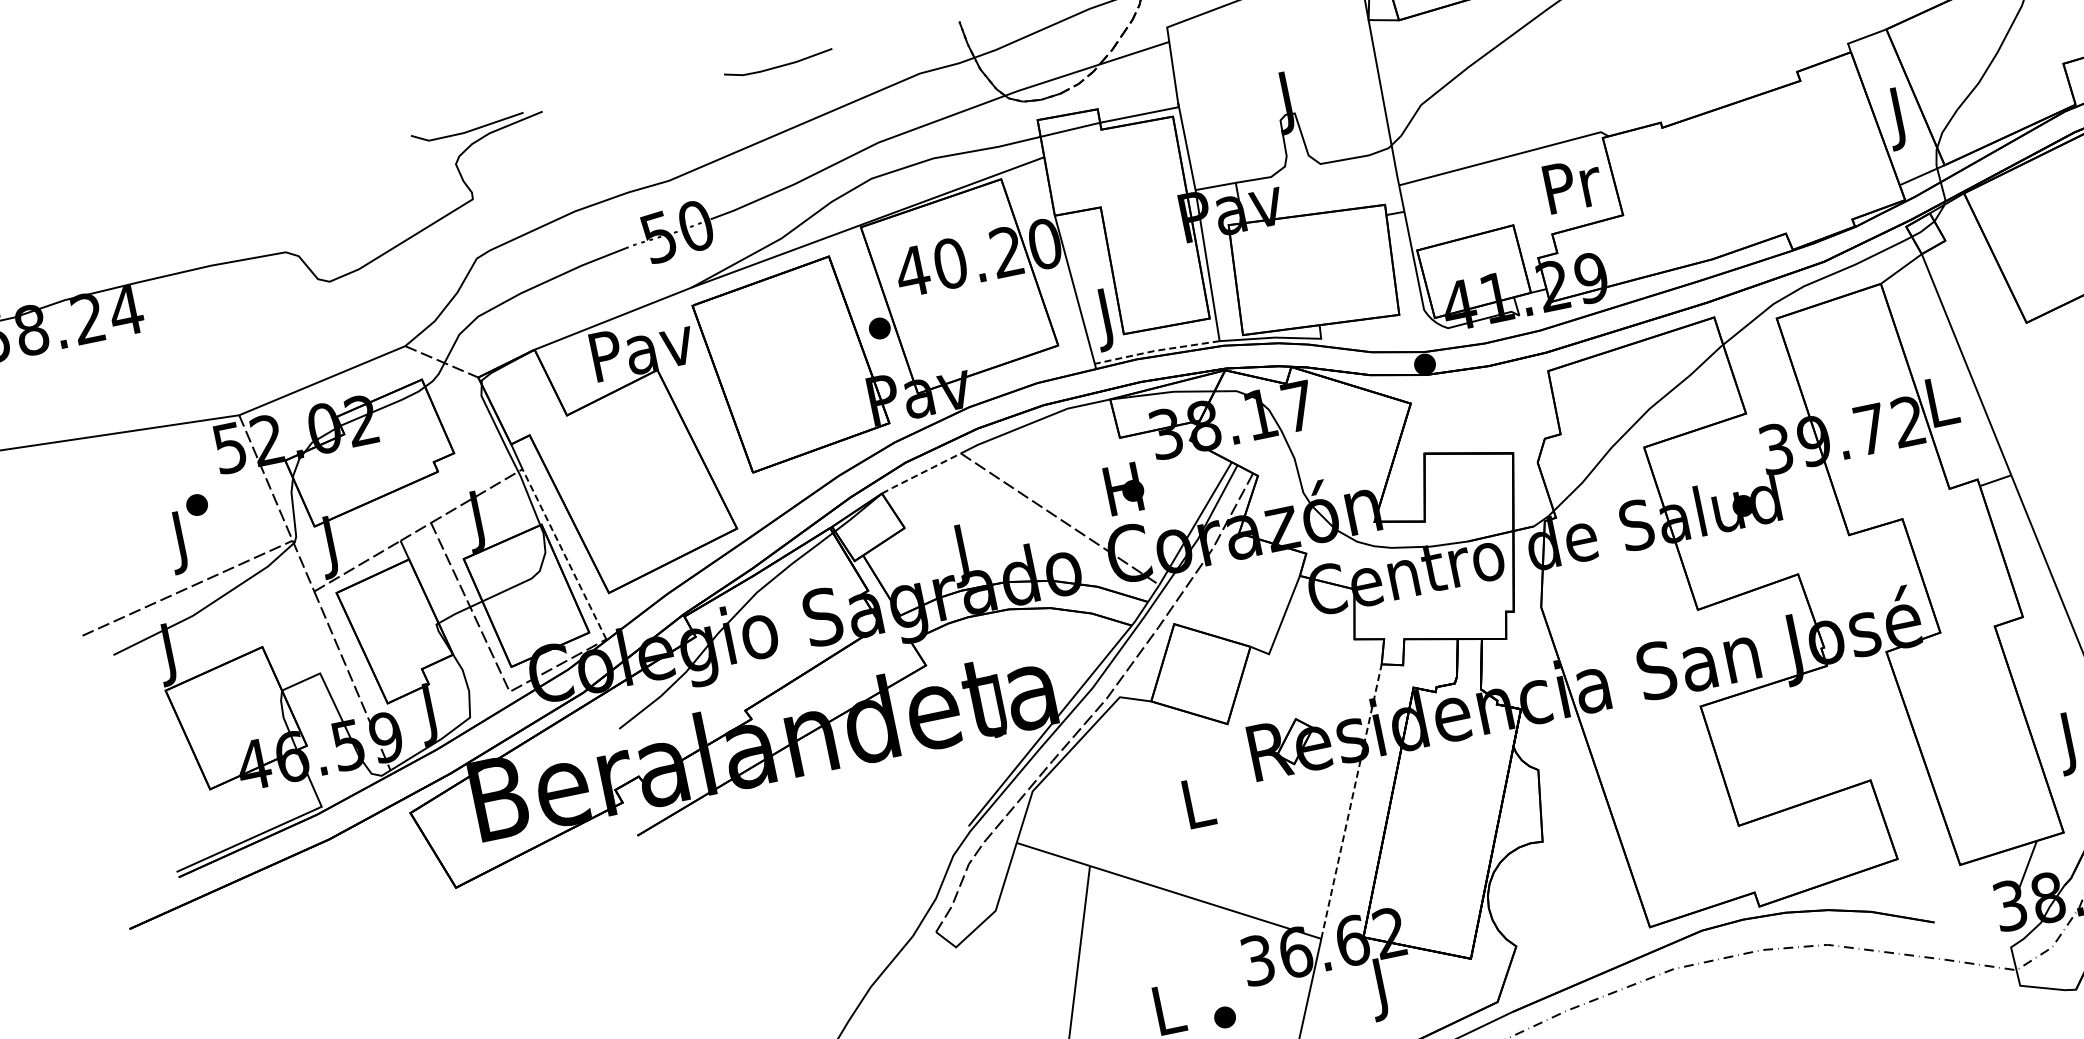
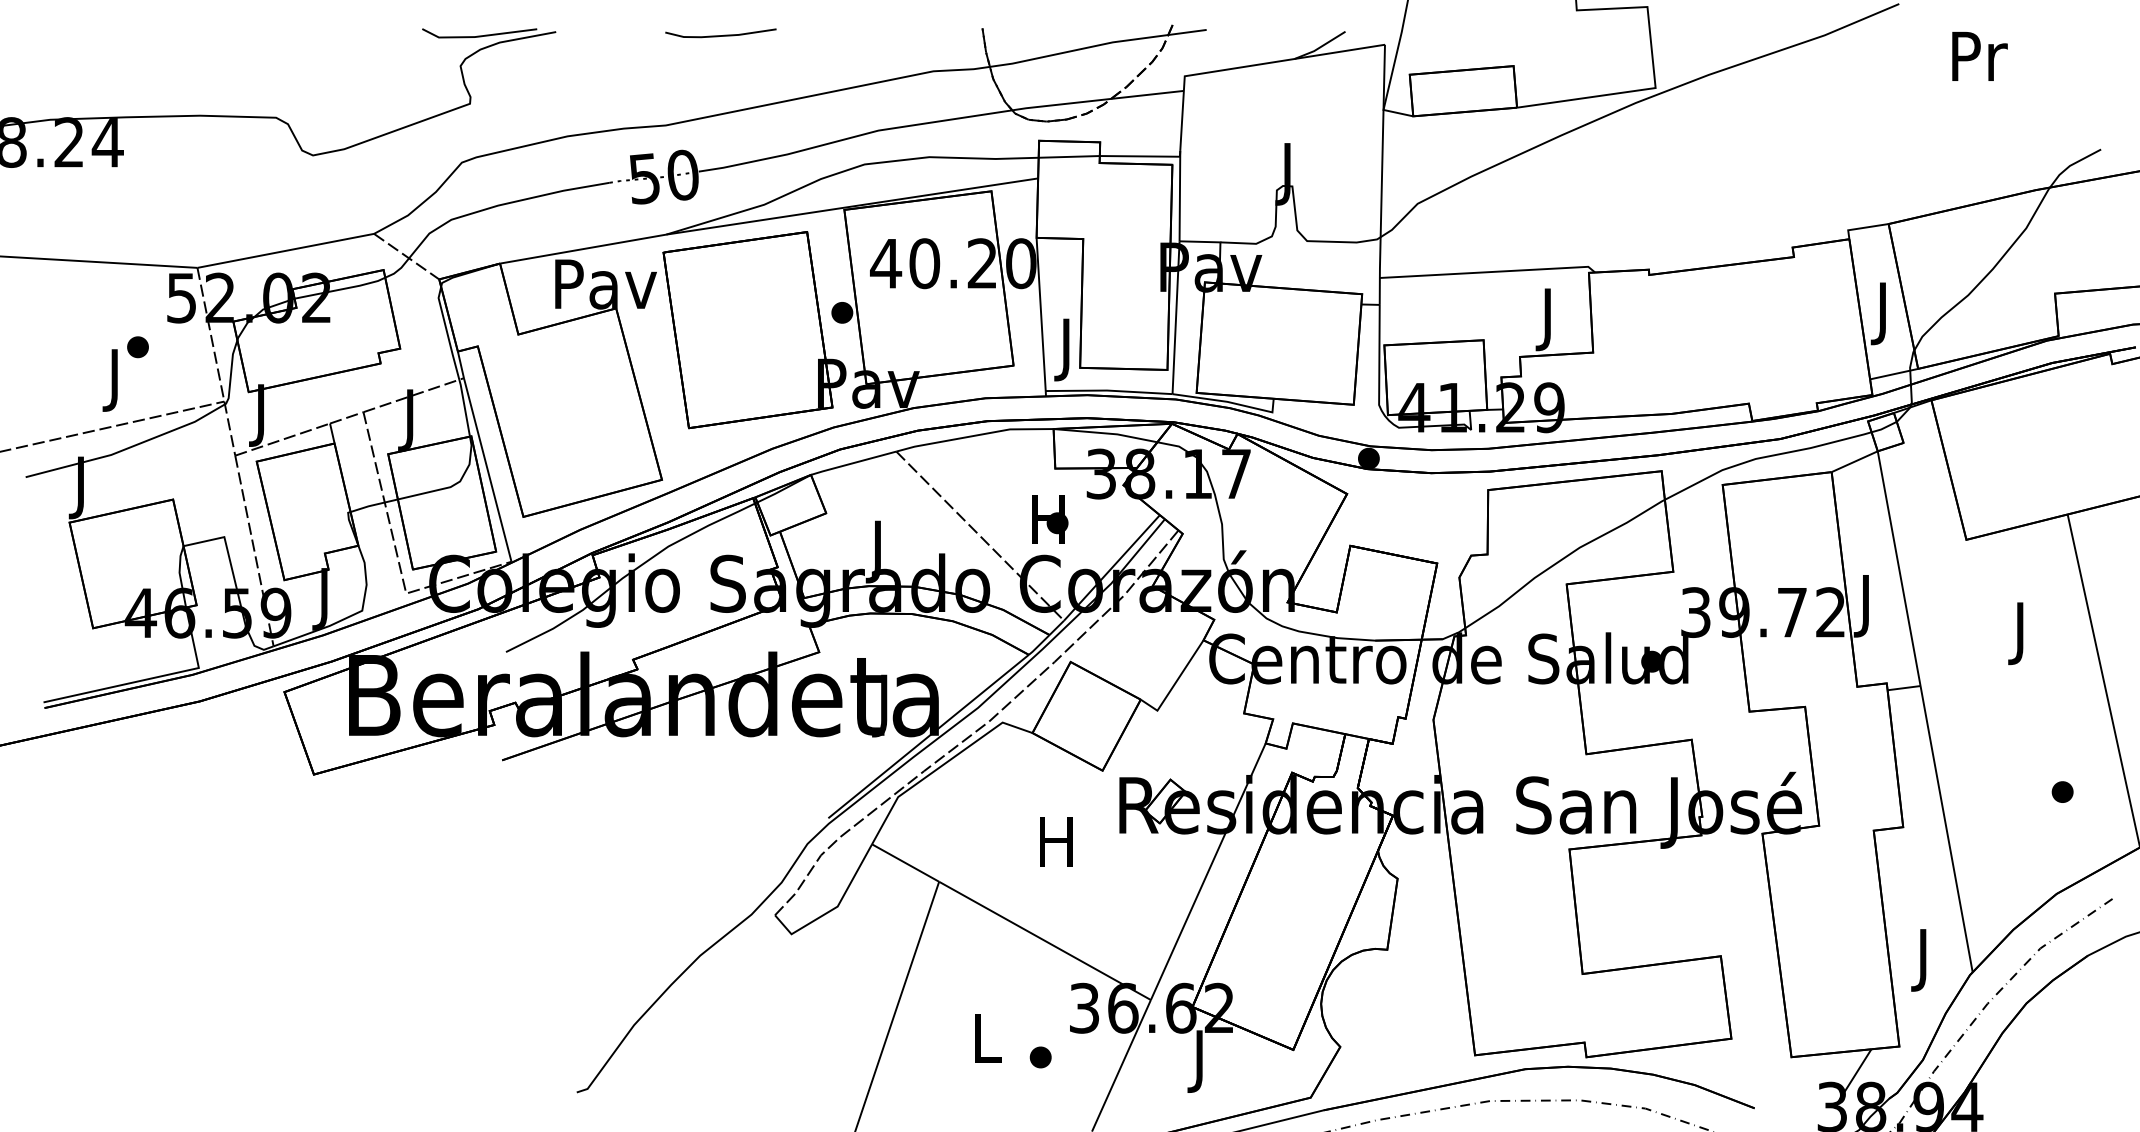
line: (778, 66) -> (720, 35), moved
text: (1574, 191) -> (1550, 319), Pr -> J
line: (1156, 350) -> (1108, 390), dashed -> solid
text: (1943, 408) -> (1867, 606), L -> J
line: (921, 473) -> (853, 463), dashed -> solid
line: (564, 553) -> (487, 469), dashed -> solid
line: (1351, 801) -> (1208, 871), dashed -> solid
text: (1196, 802) -> (1056, 841), L -> H

